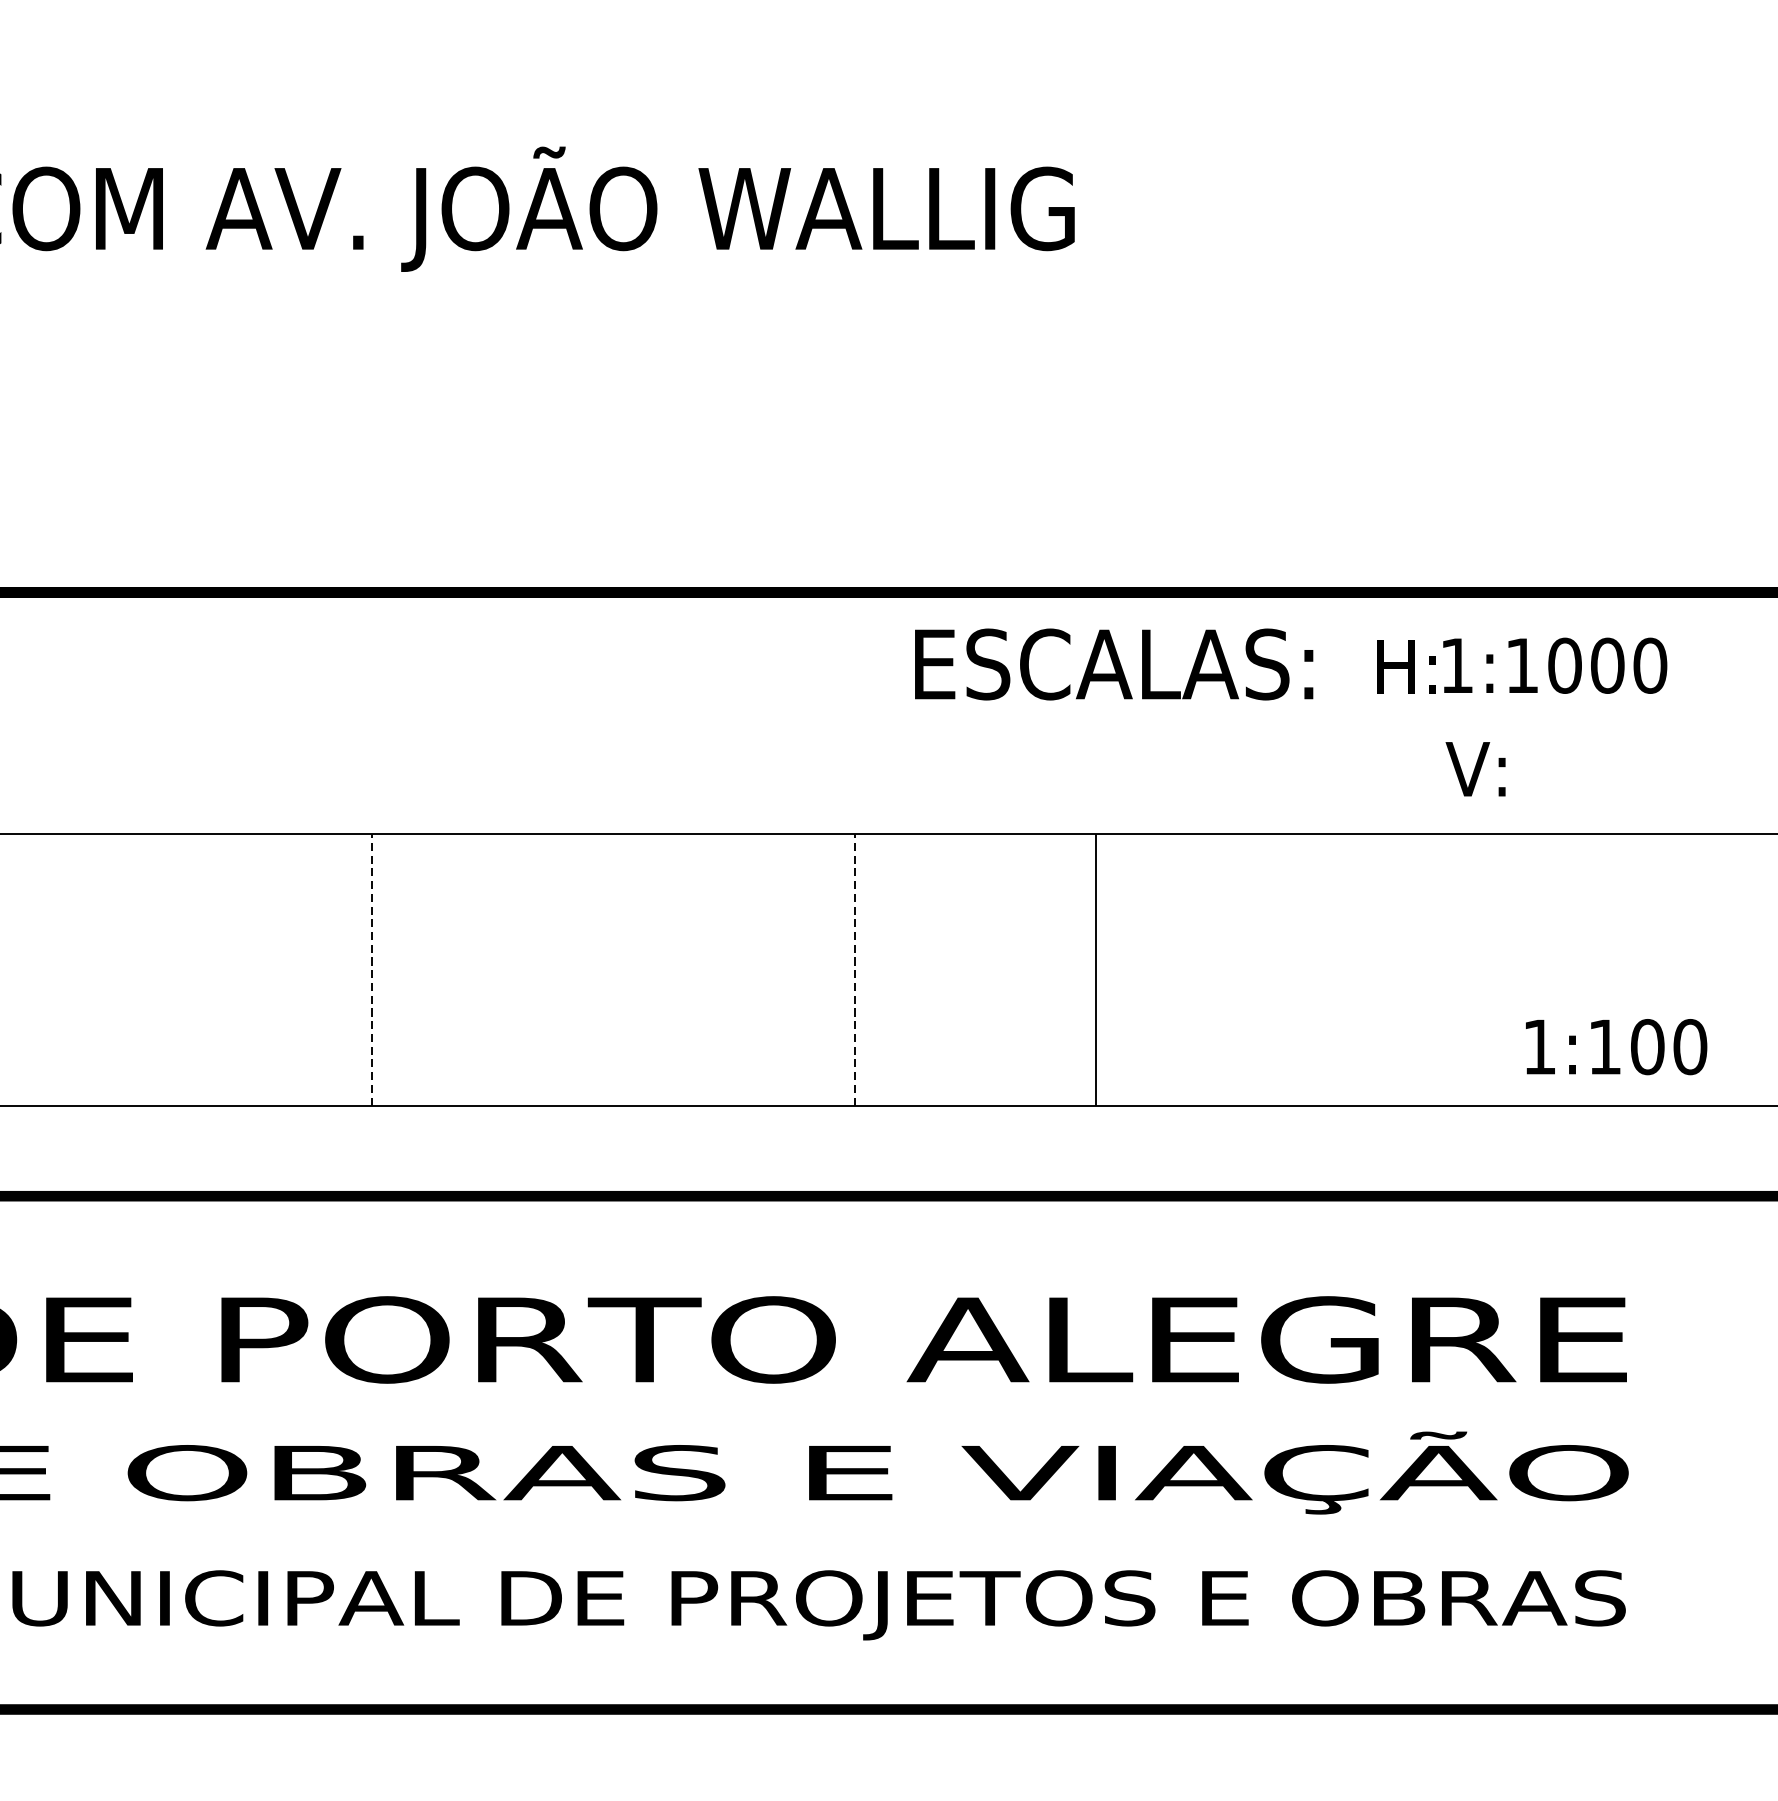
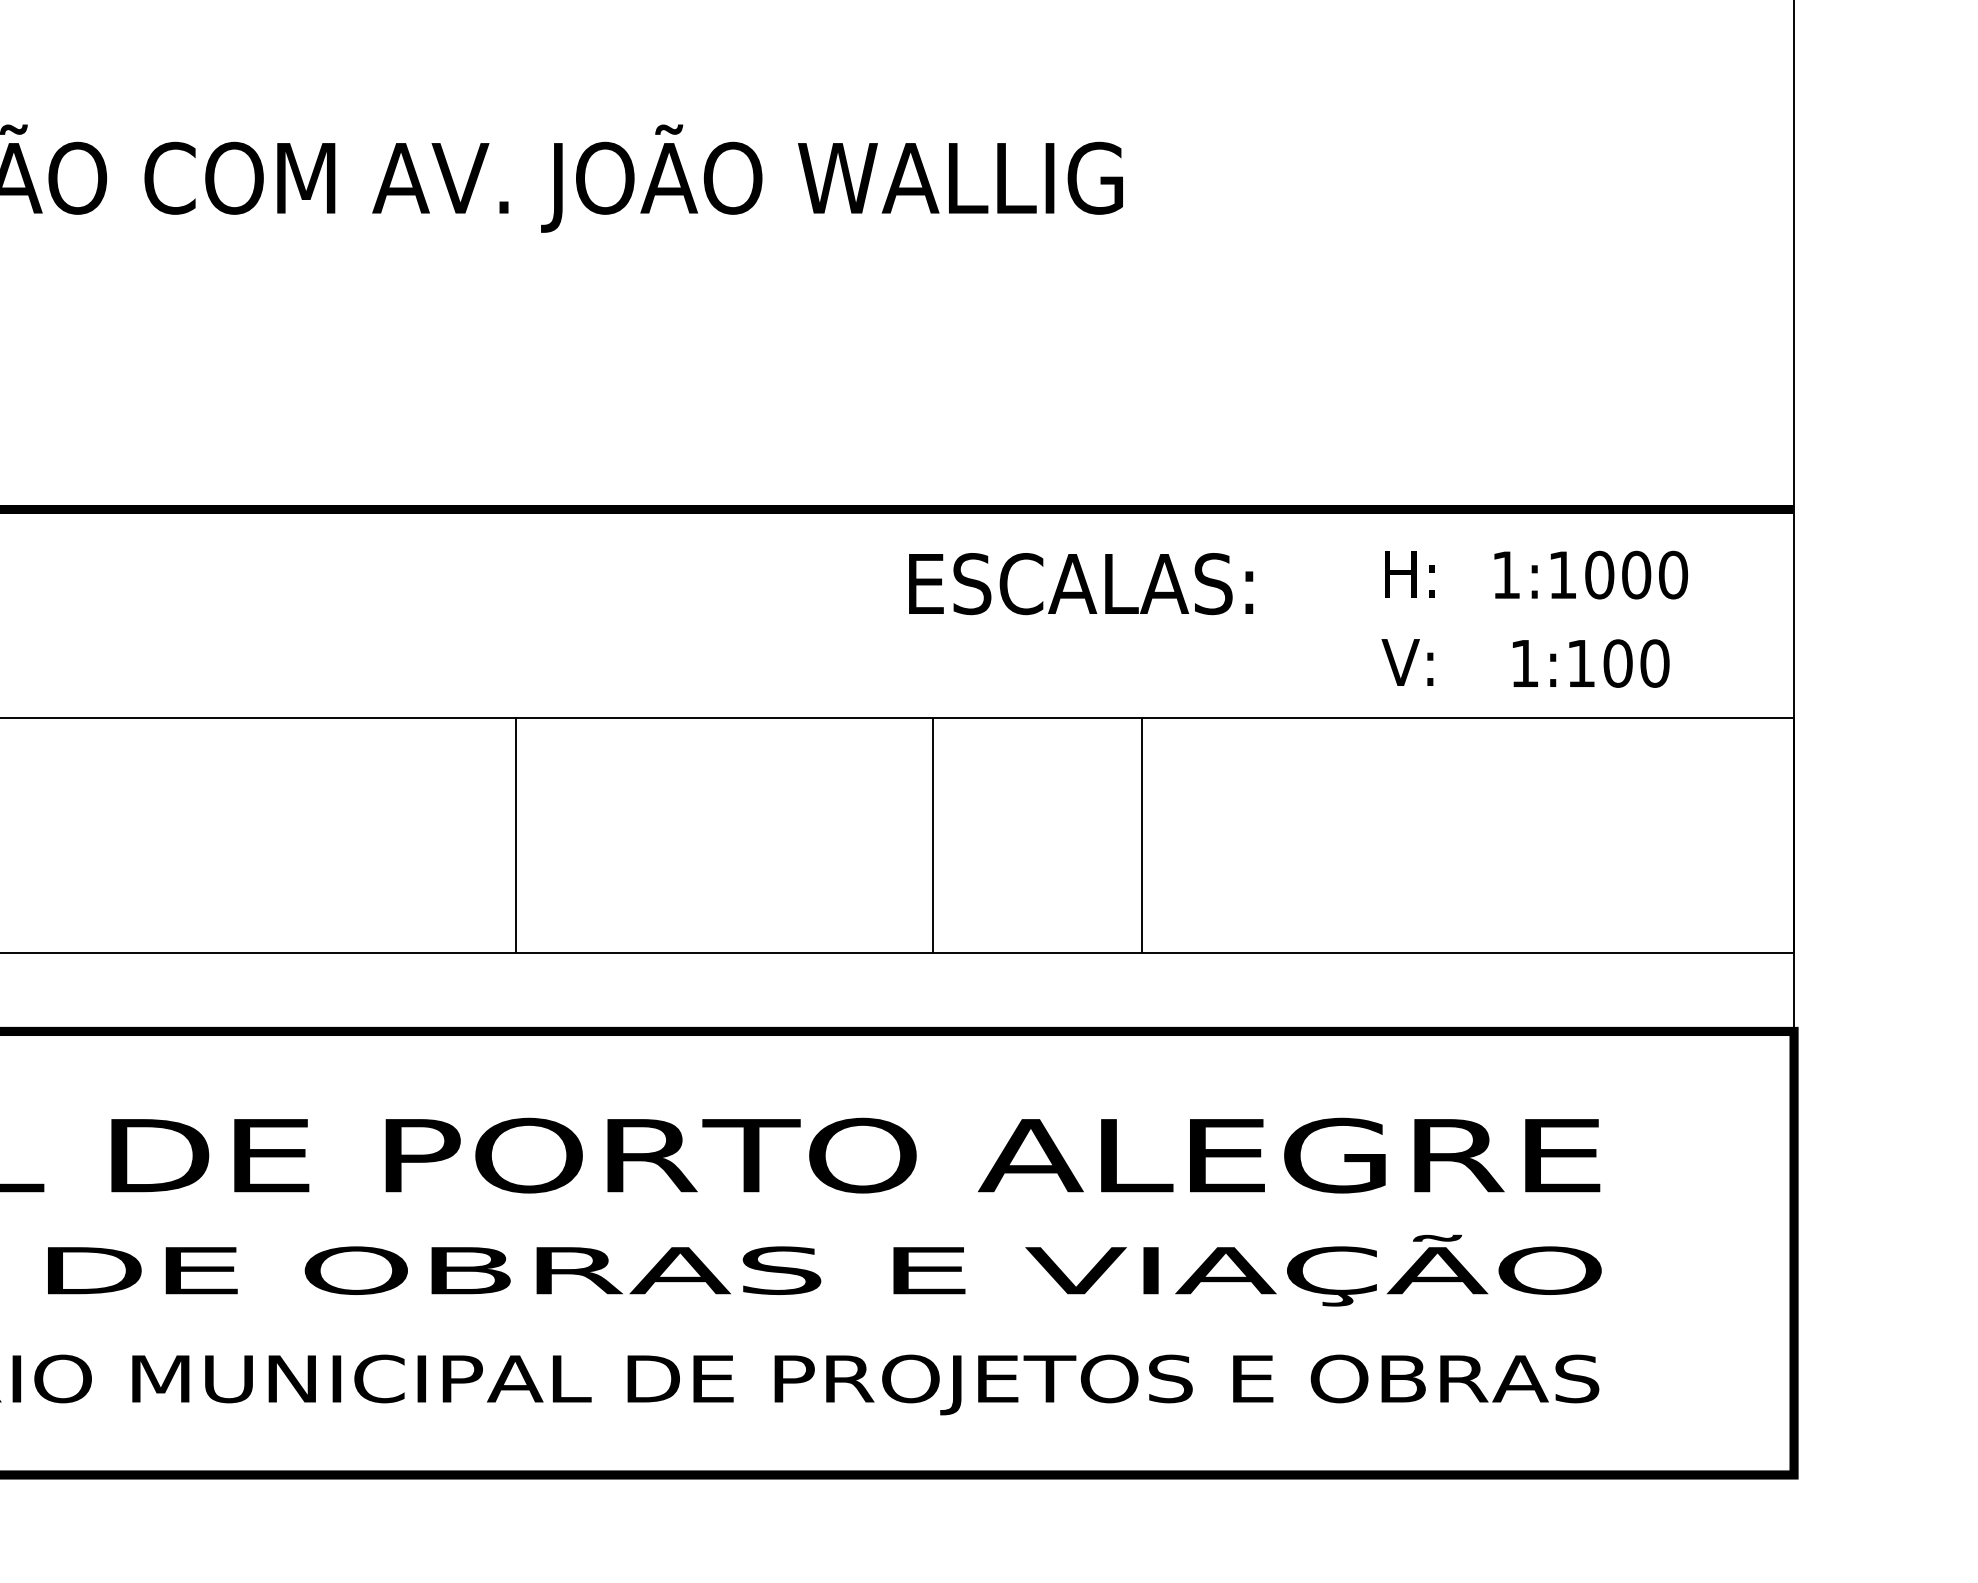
text: (1114, 665) -> (1081, 584), moved
text: (1554, 665) -> (1590, 574), moved
text: (1475, 769) -> (1407, 662), moved
line: (371, 969) -> (515, 835), dashed -> solid
line: (855, 969) -> (933, 835), dashed -> solid
text: (1616, 1046) -> (1591, 663), moved

